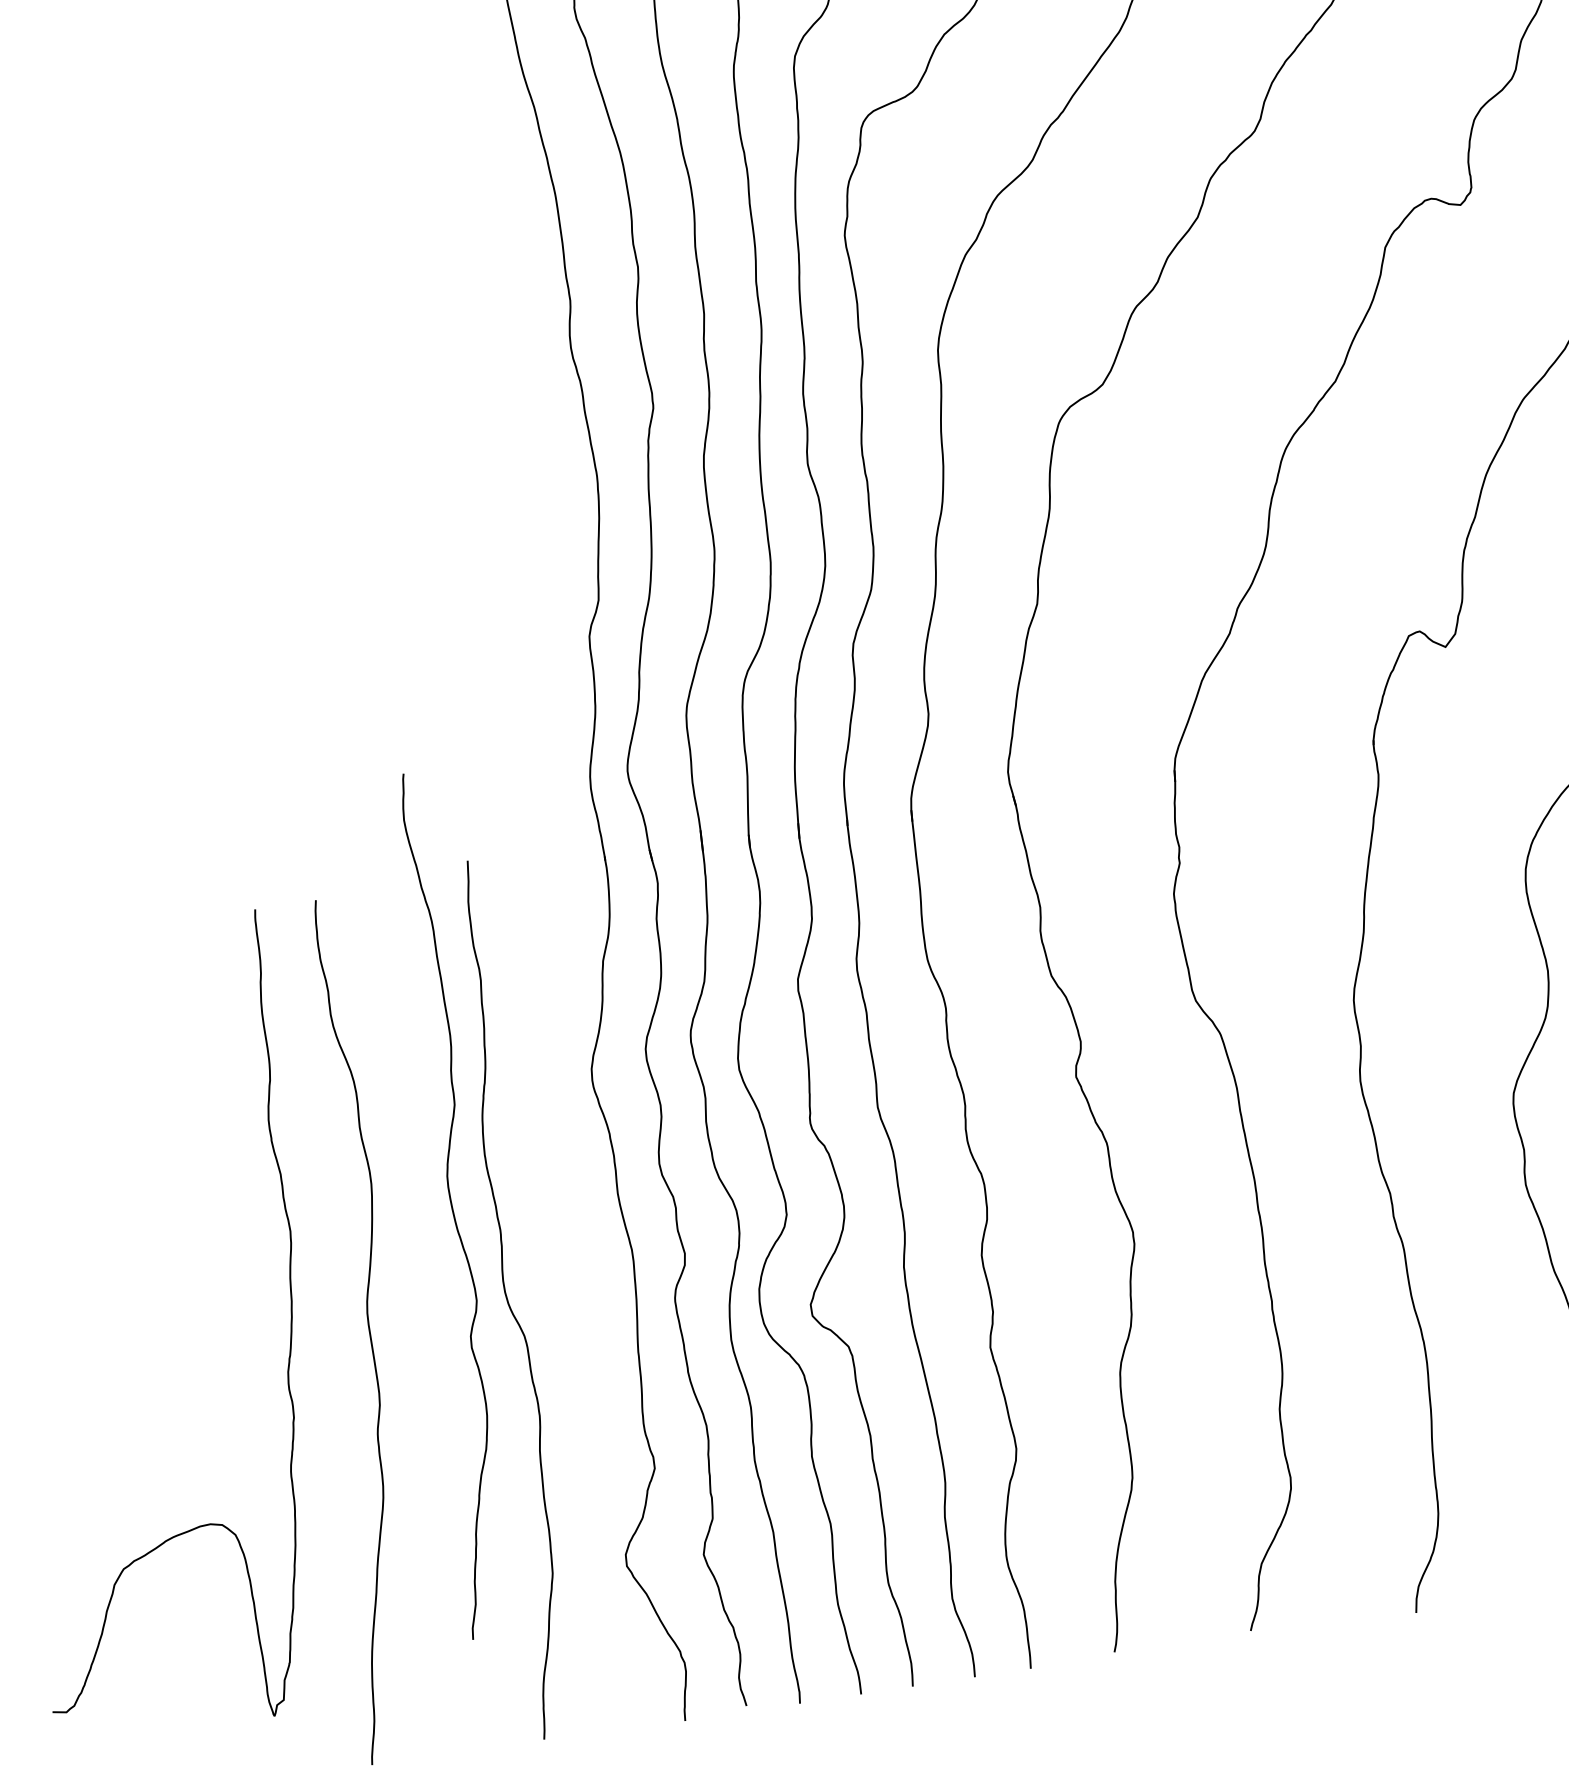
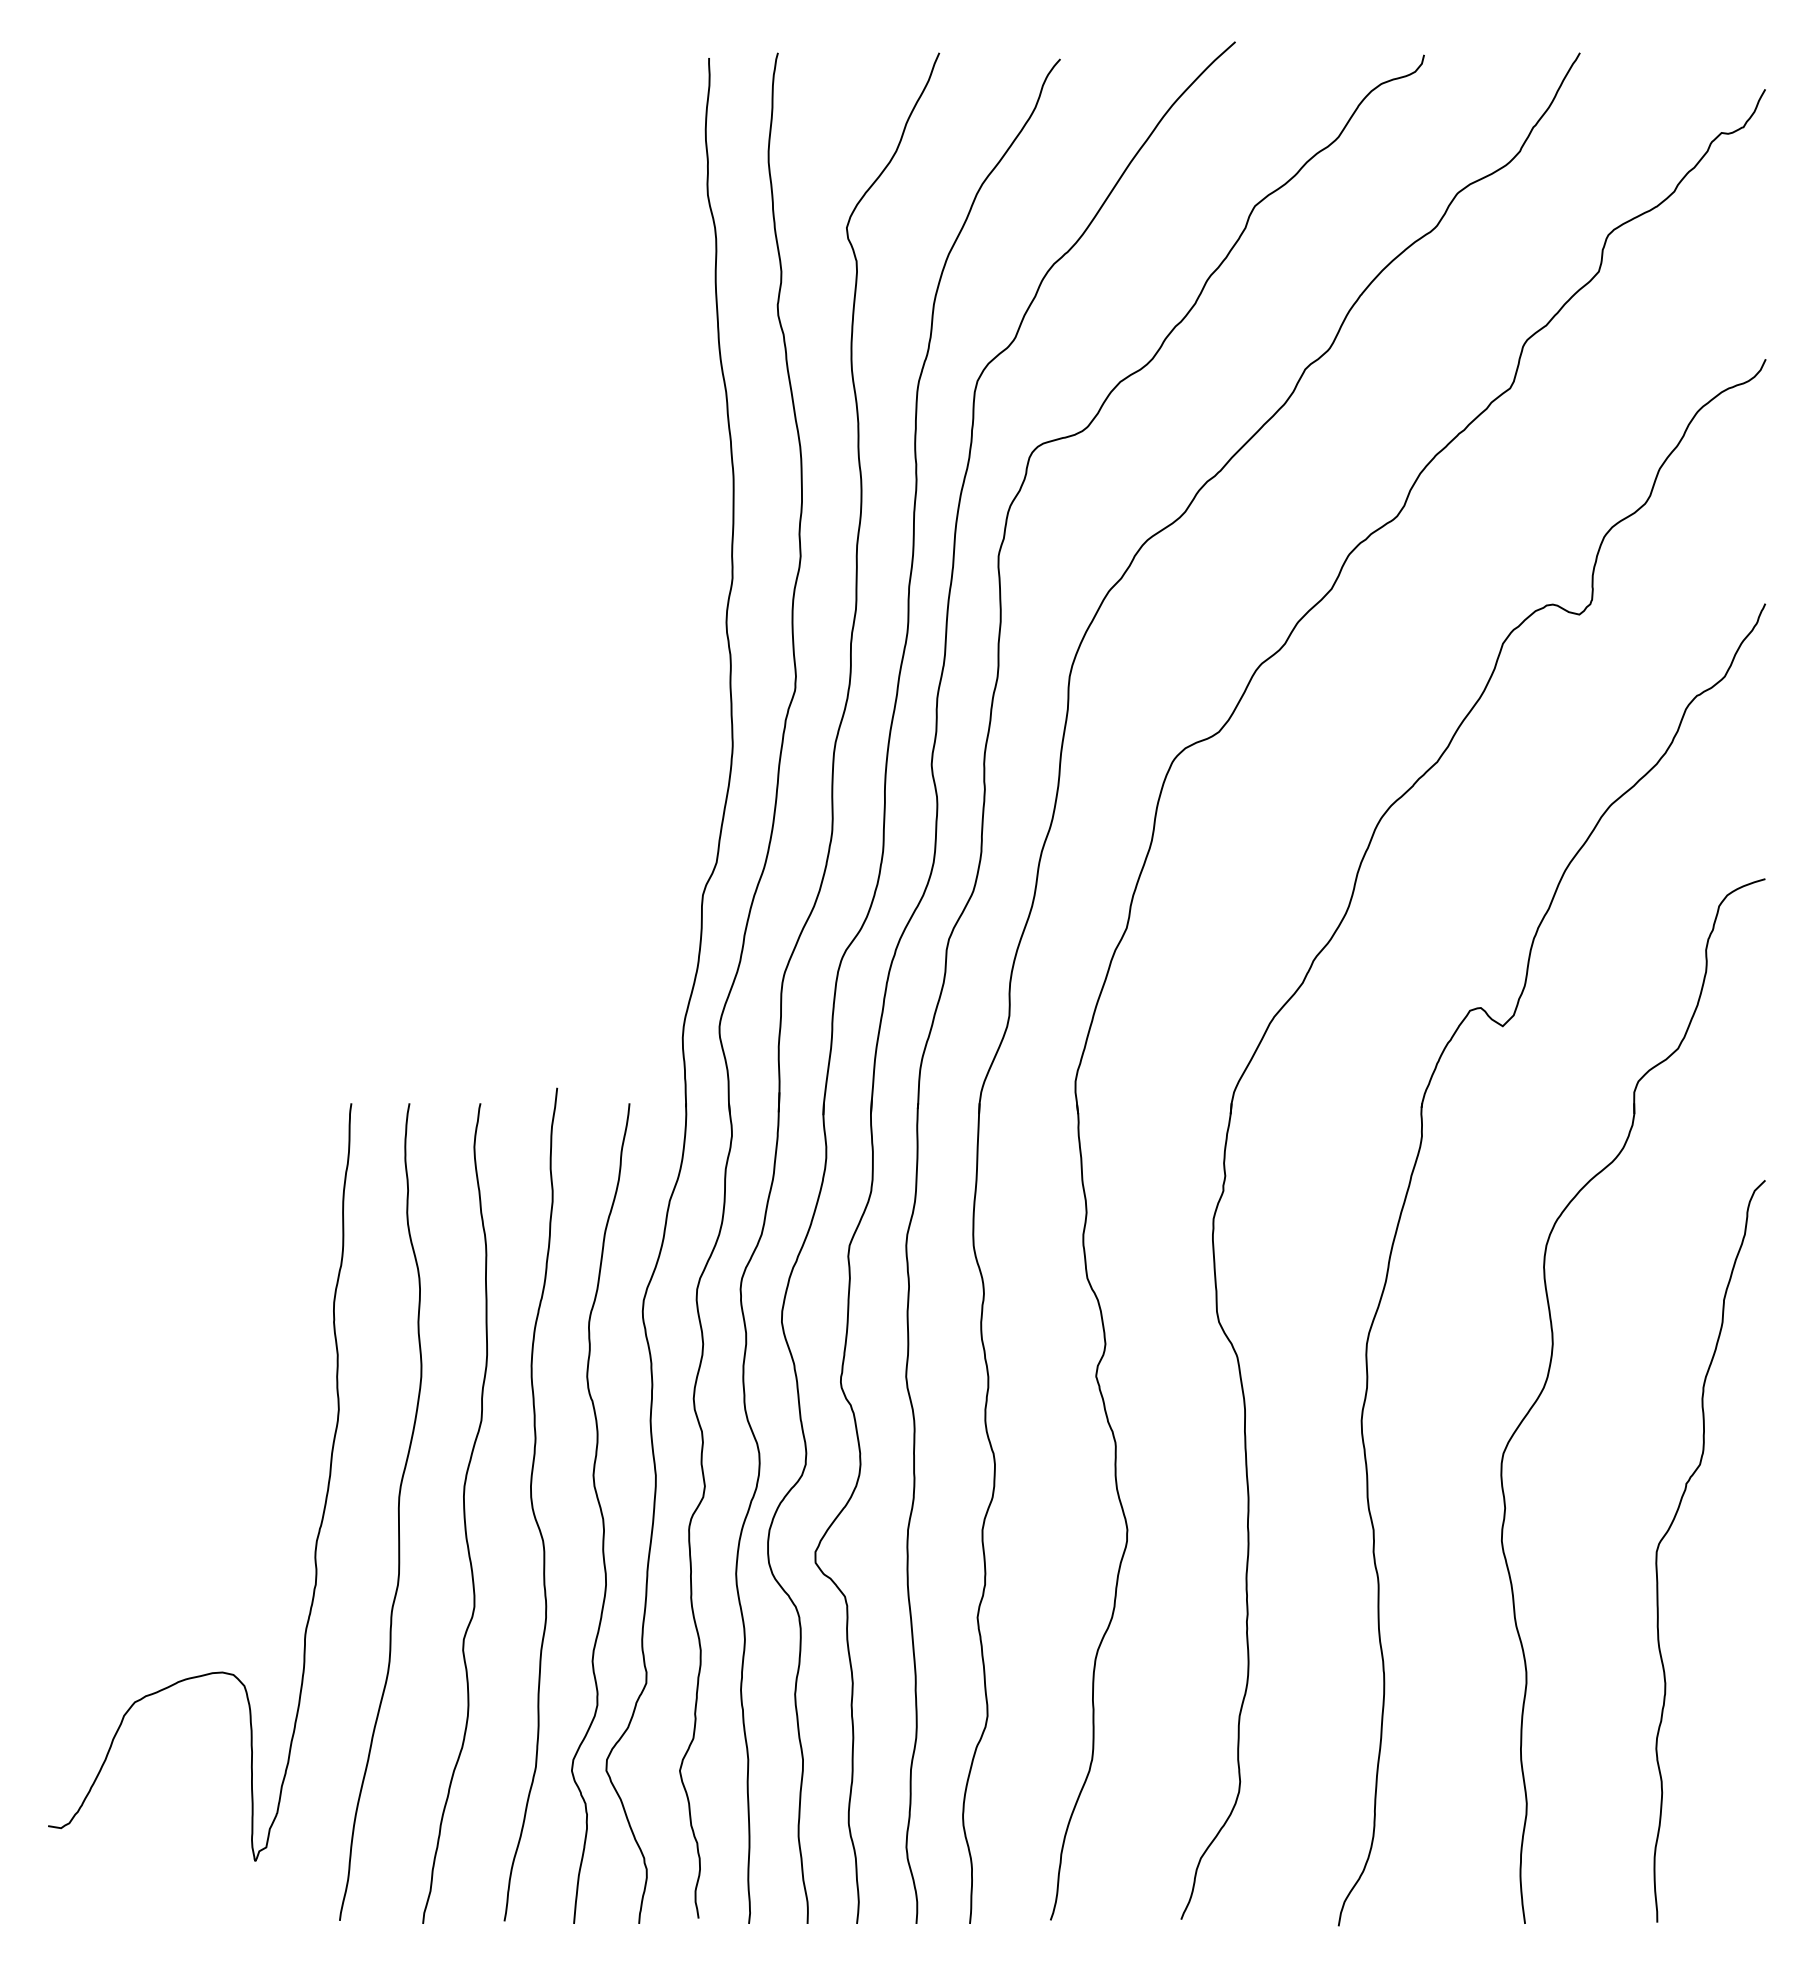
curve: (450, 1204) -> (463, 1513), moved
curve: (580, 1298) -> (600, 1513), added

